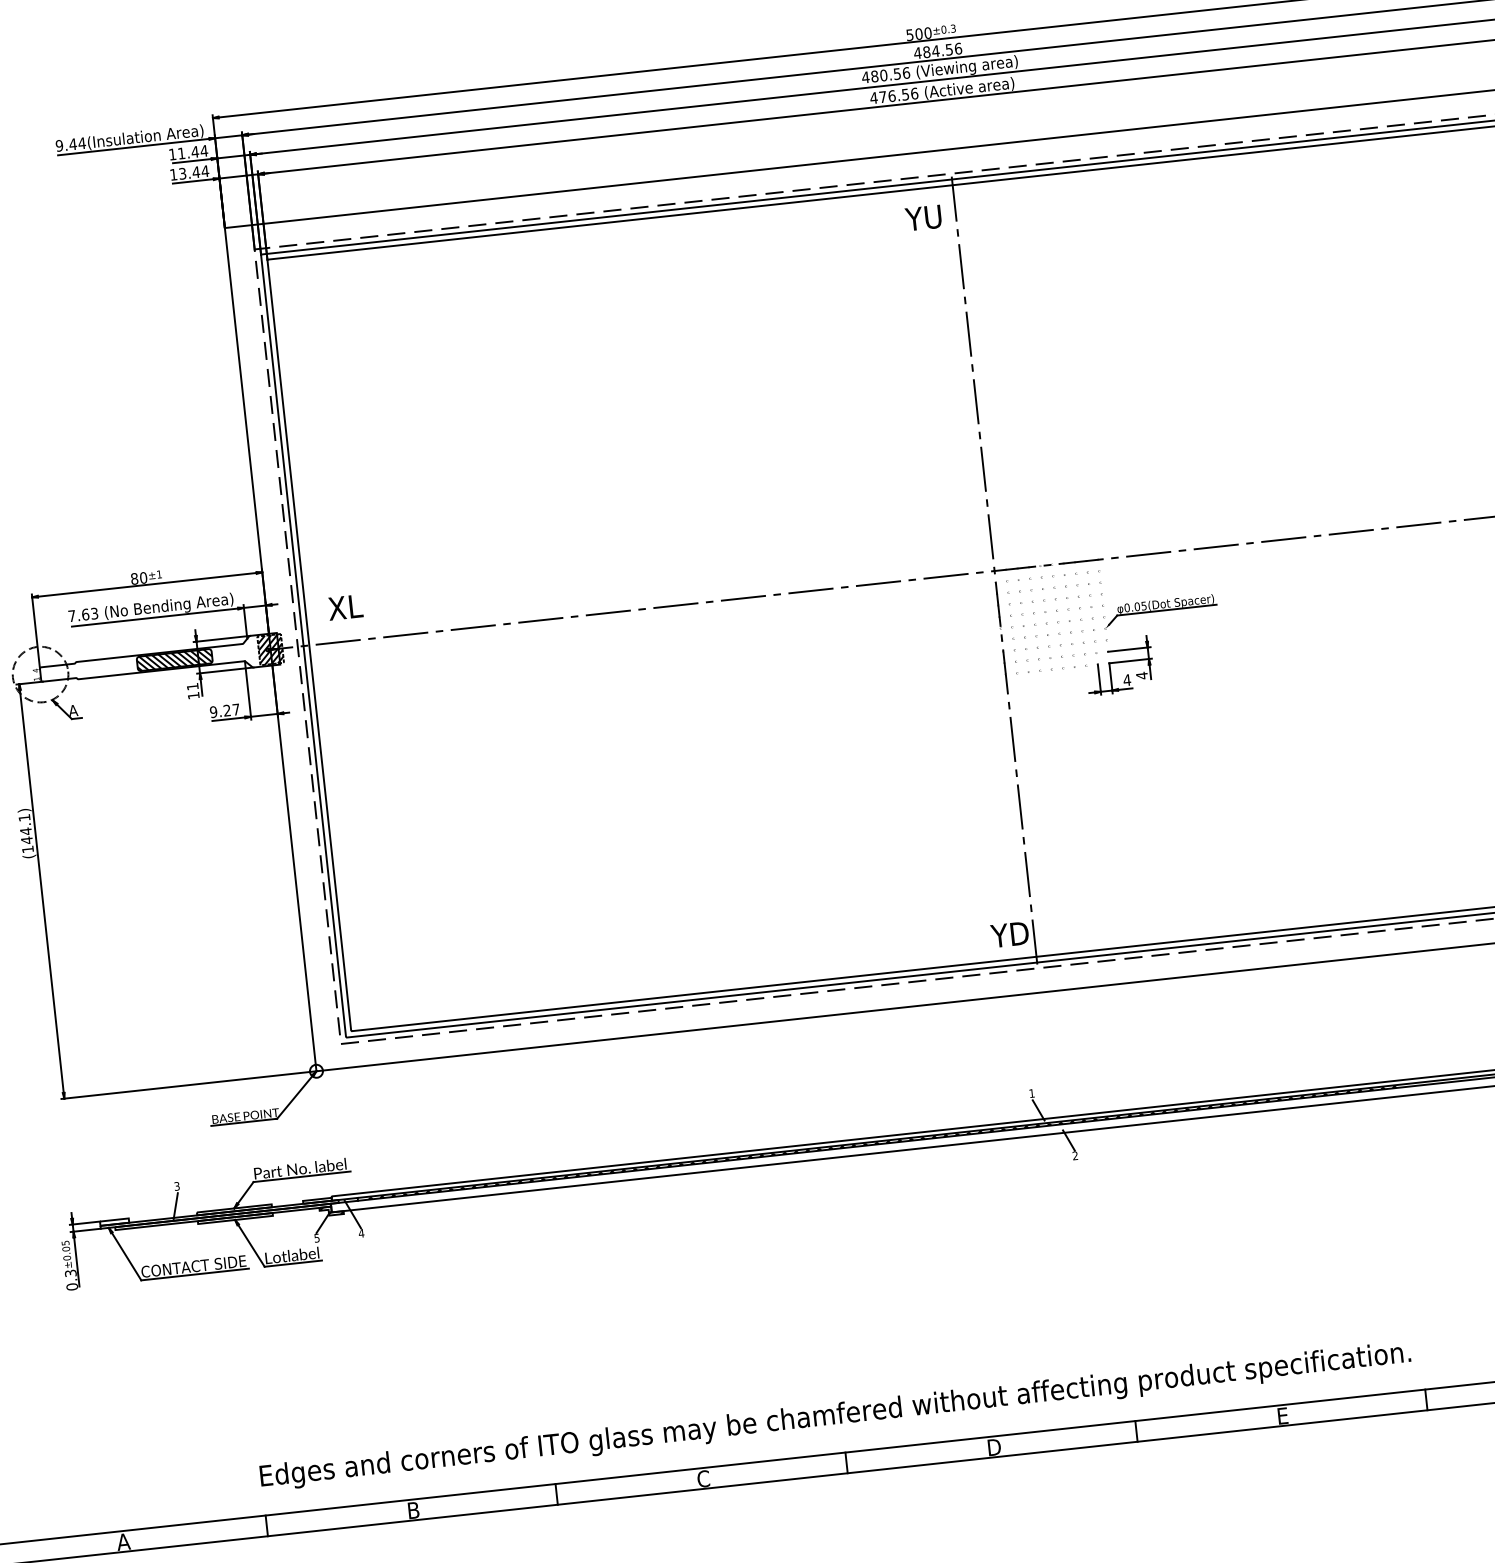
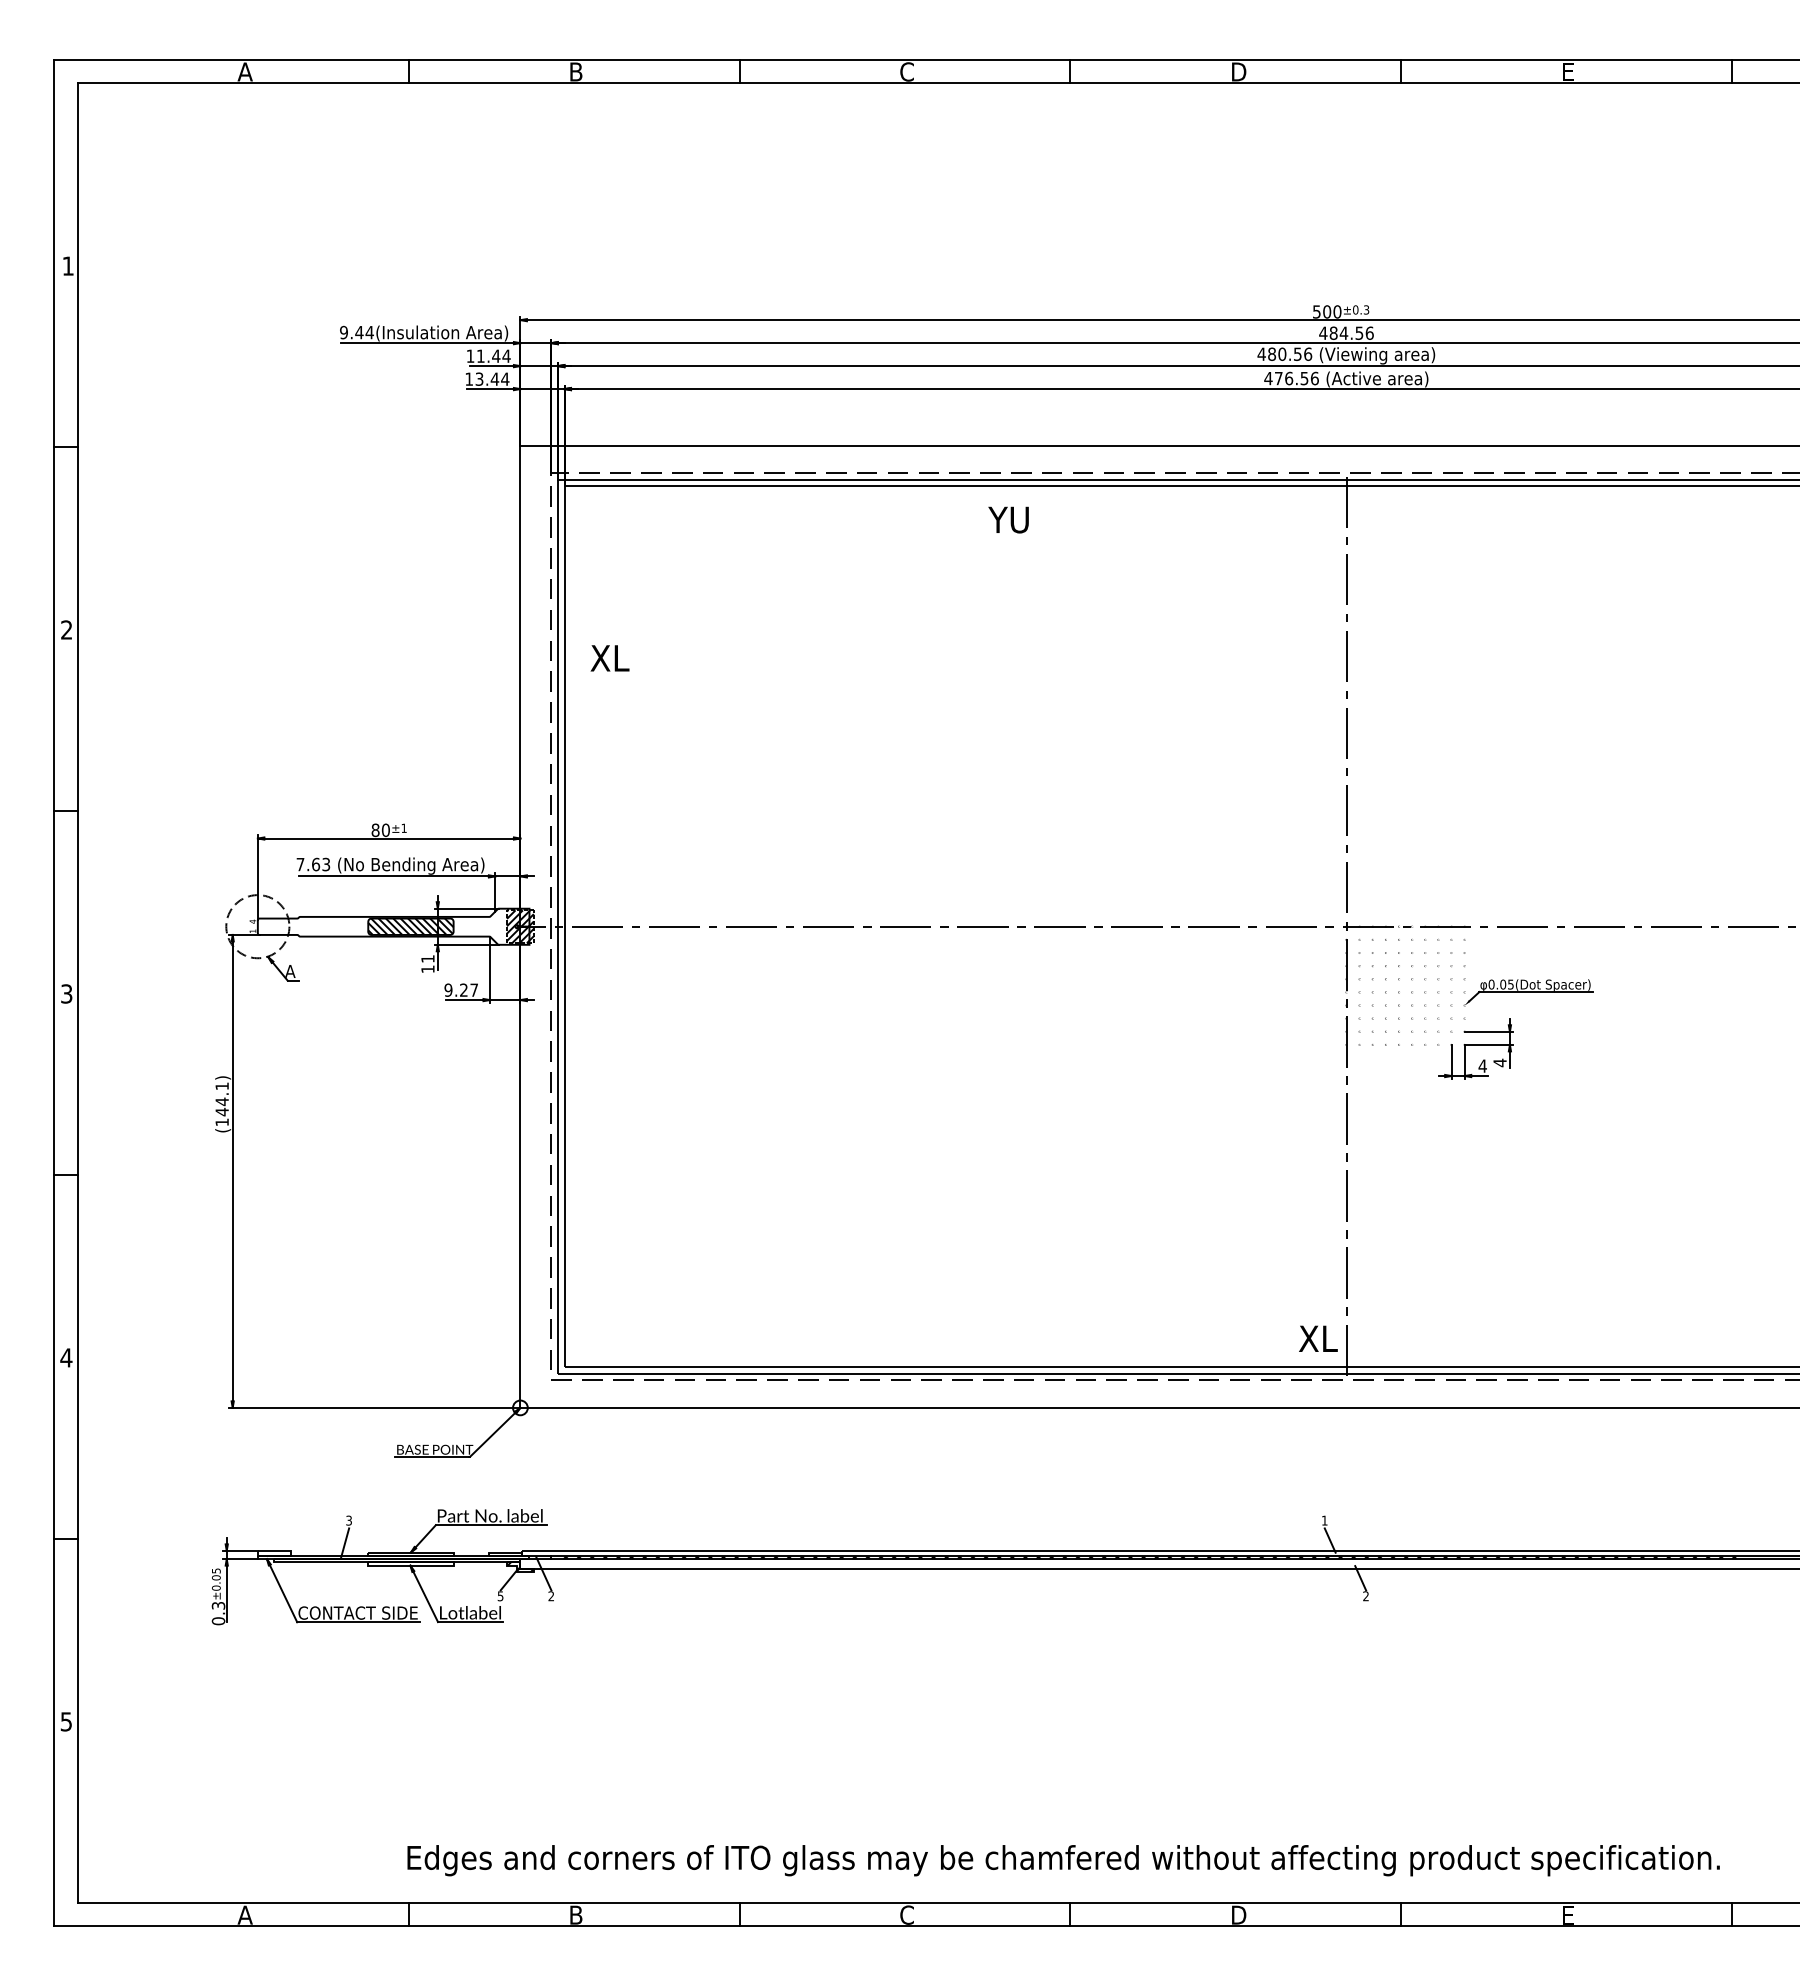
text: (923, 217) -> (1008, 519), moved
text: (345, 607) -> (609, 658), moved
text: (1010, 934) -> (1319, 1338), YD -> XL
text: (361, 1233) -> (551, 1596), 4 -> 2

